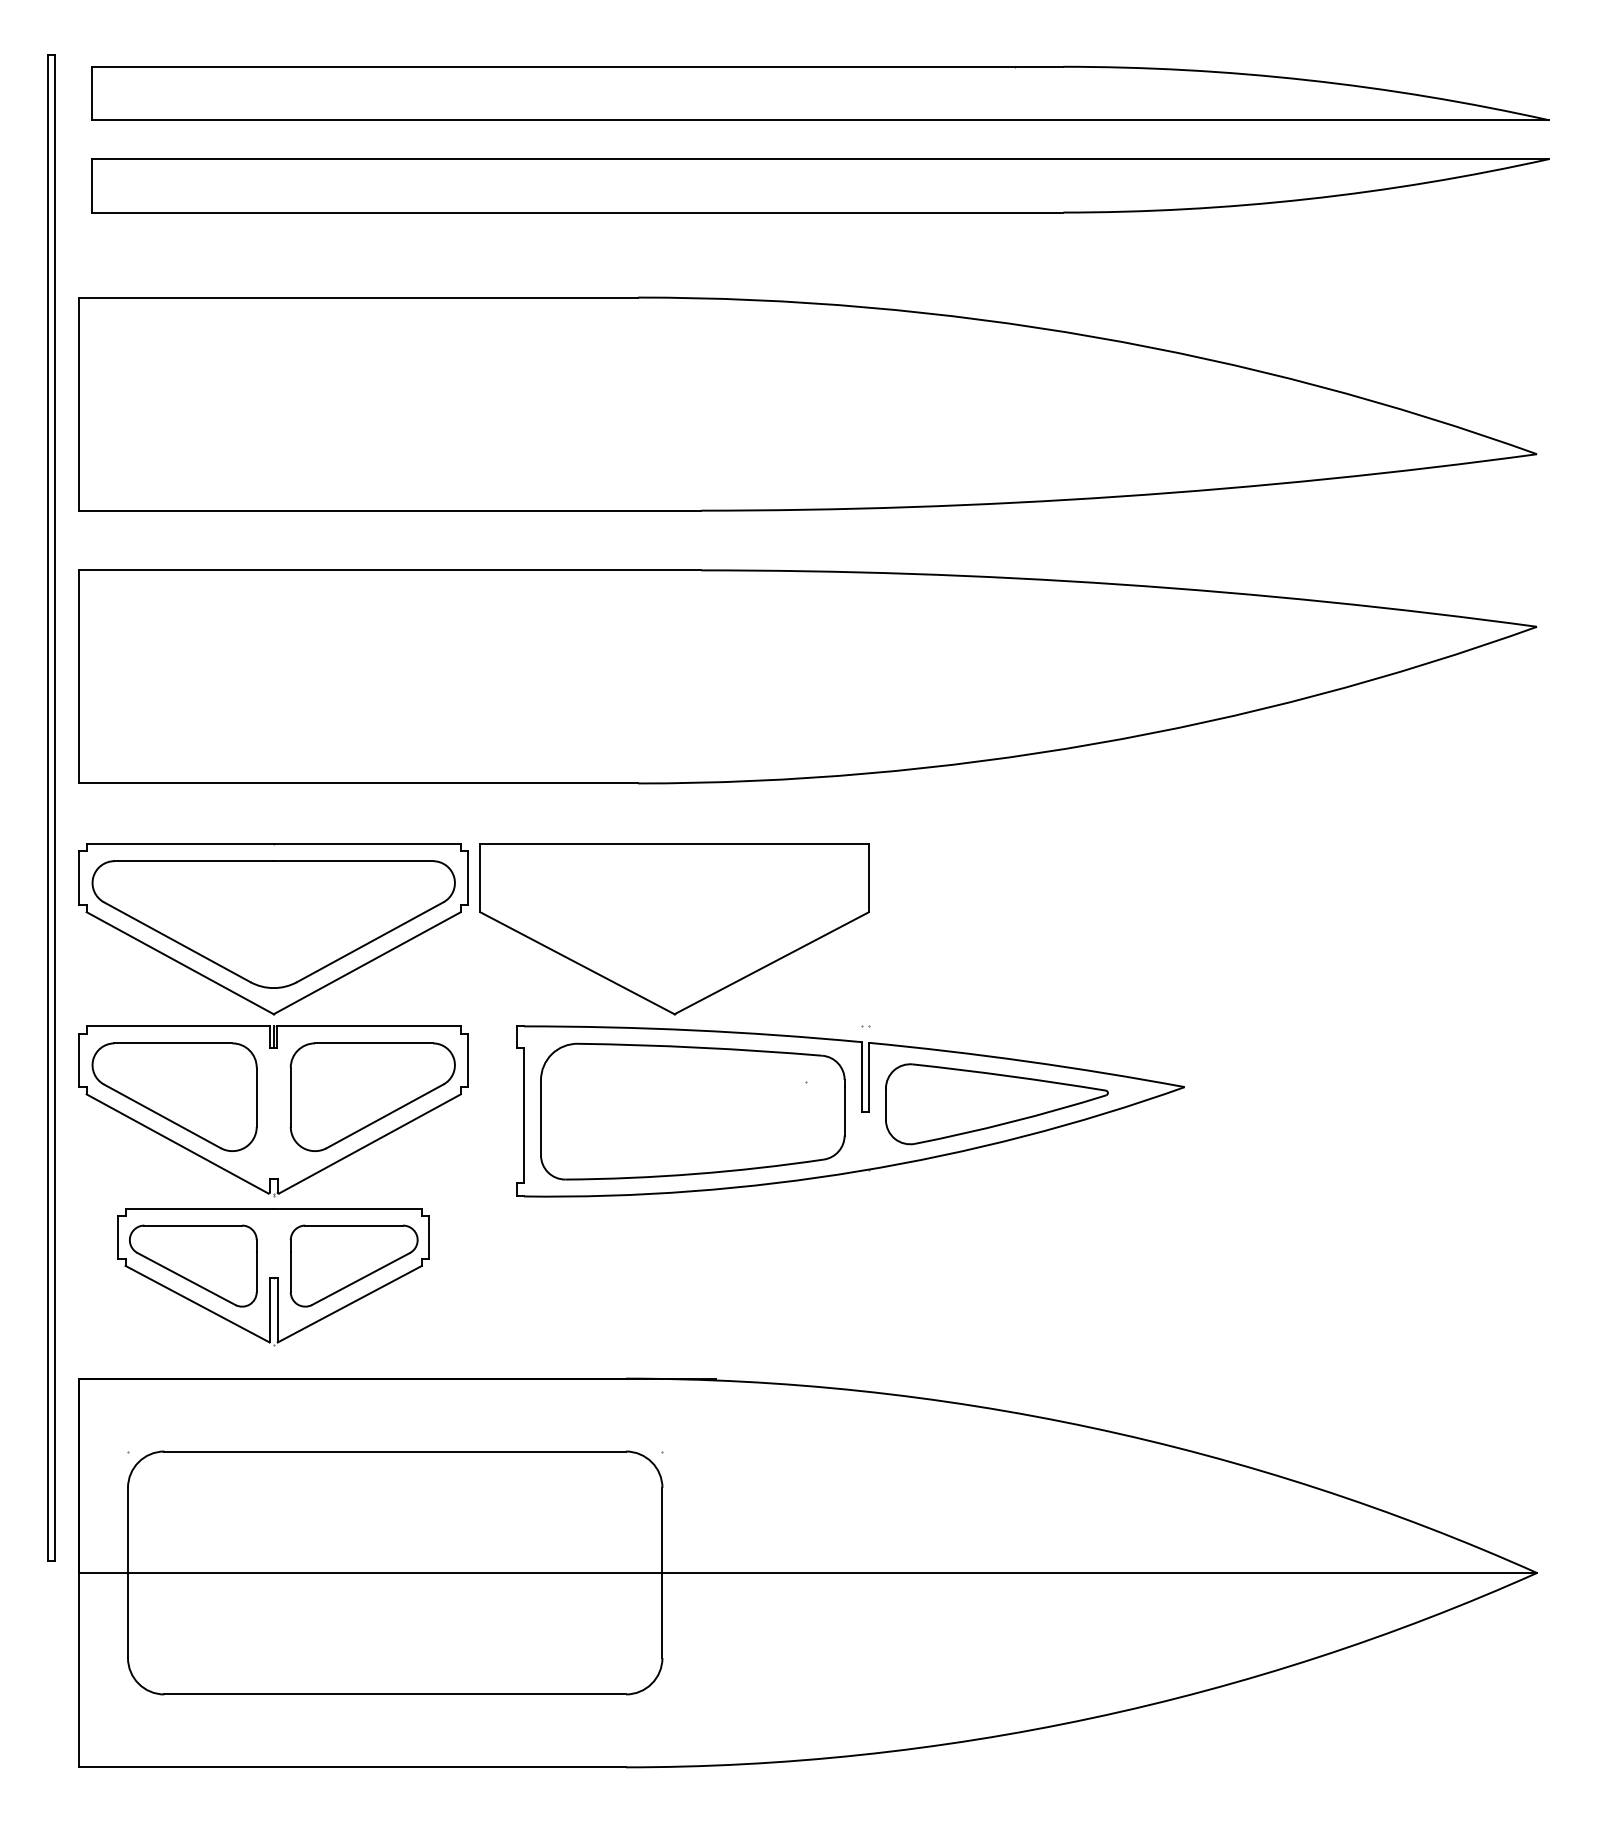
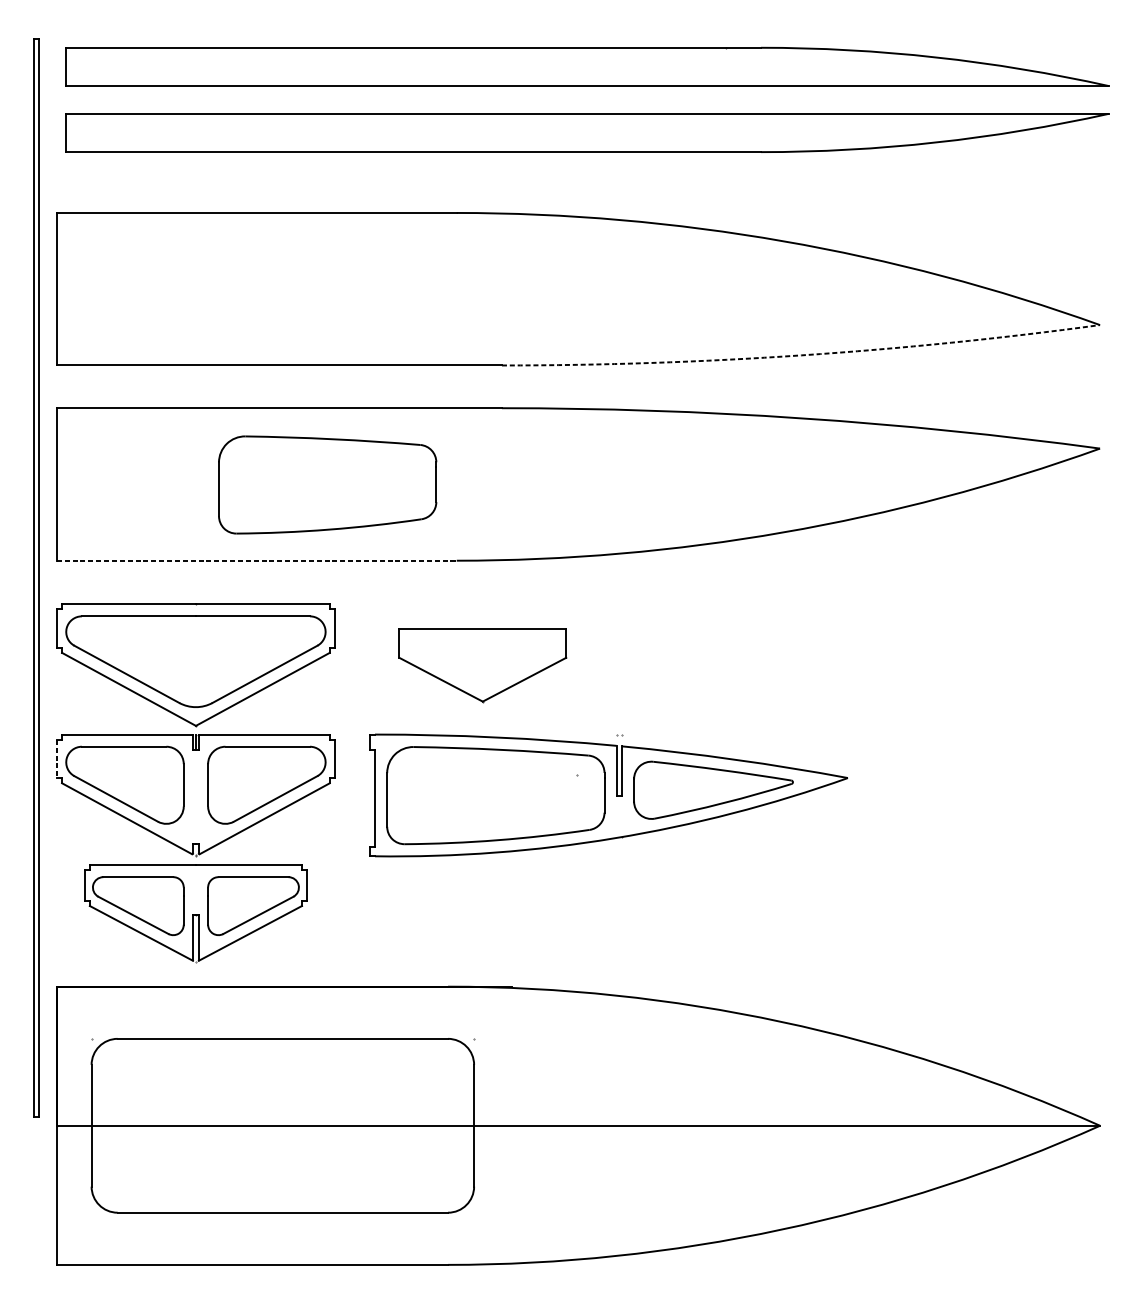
arc: (1120, 496) -> (801, 355), solid -> dashed
part: (457, 677) -> (327, 484), added
line: (359, 783) -> (257, 560), solid -> dashed
part: (674, 929) -> (482, 665), size x0.6
line: (79, 1060) -> (56, 758), solid -> dashed

